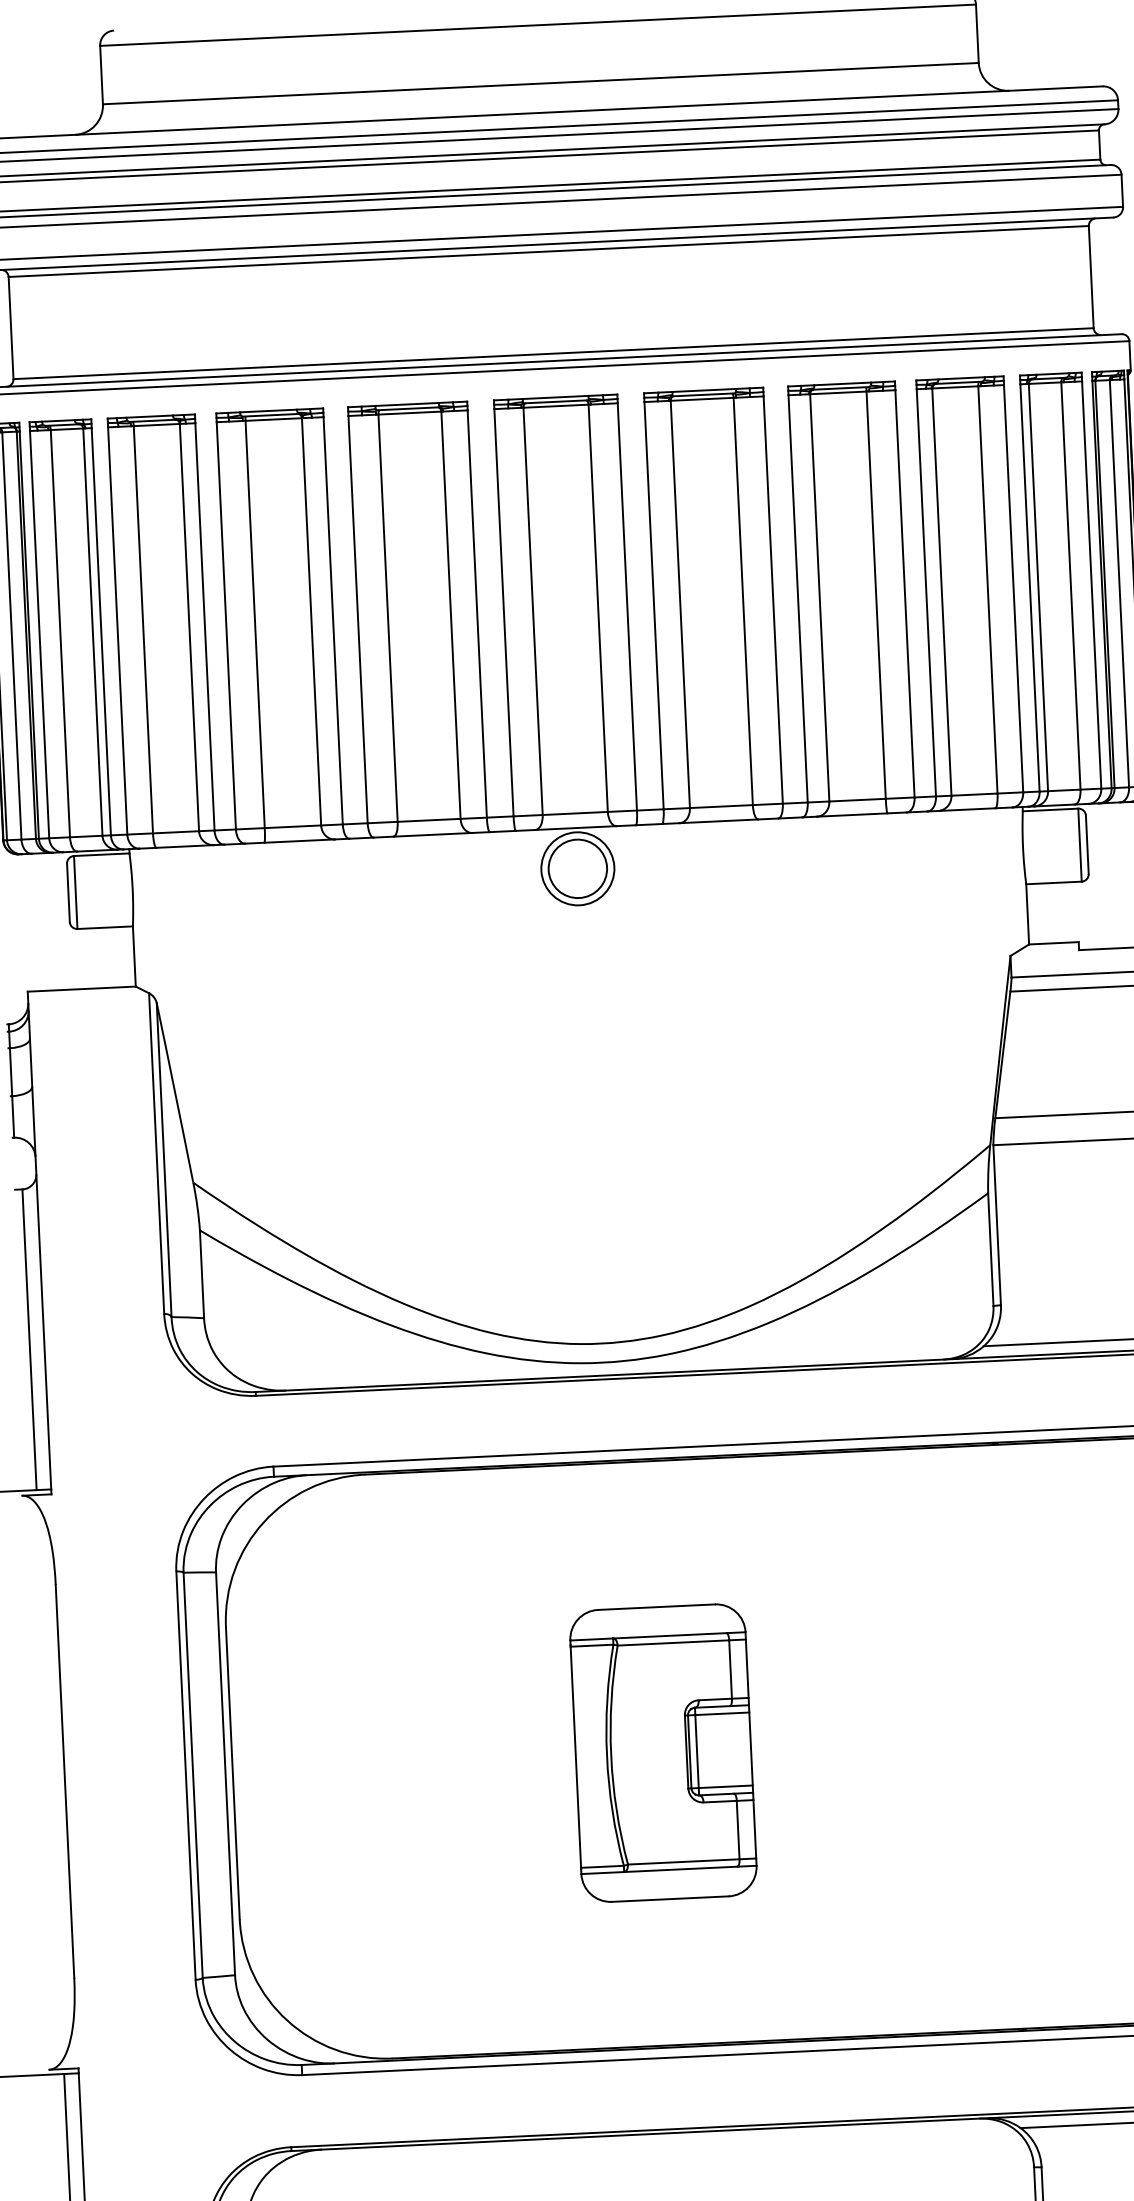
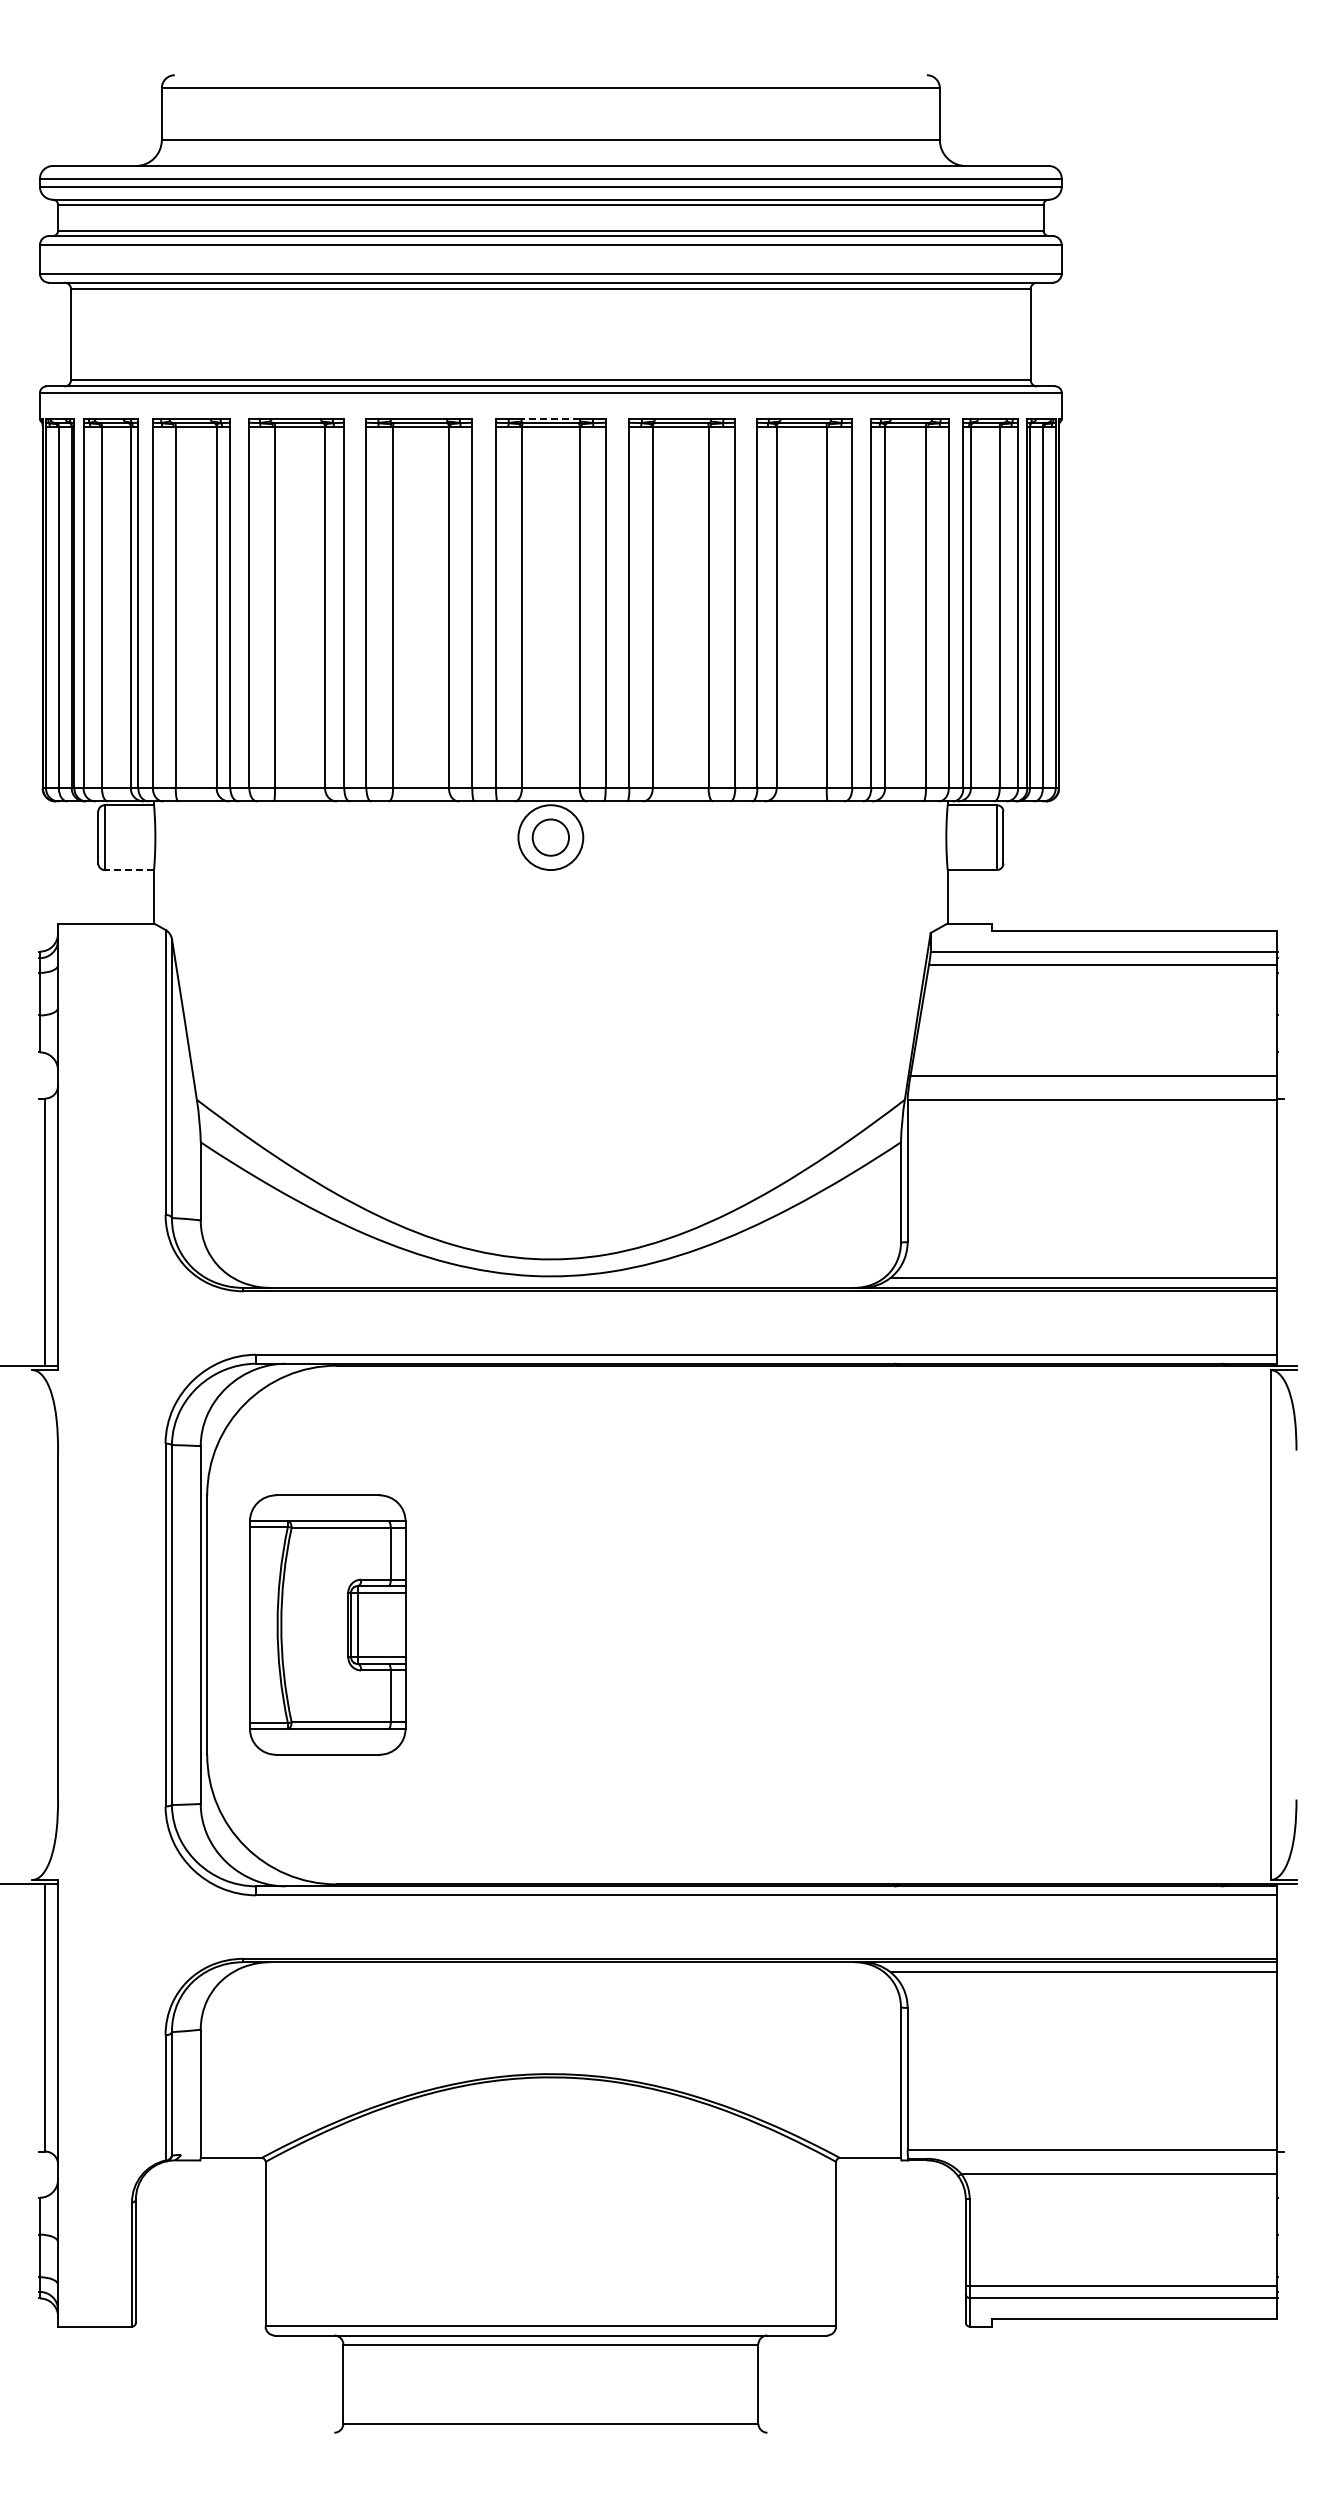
line: (555, 397) -> (550, 418), solid -> dashed
circle: (577, 868) -> (550, 837), size x0.7
line: (105, 928) -> (129, 870), solid -> dashed
part: (663, 1752) -> (327, 1624), moved

